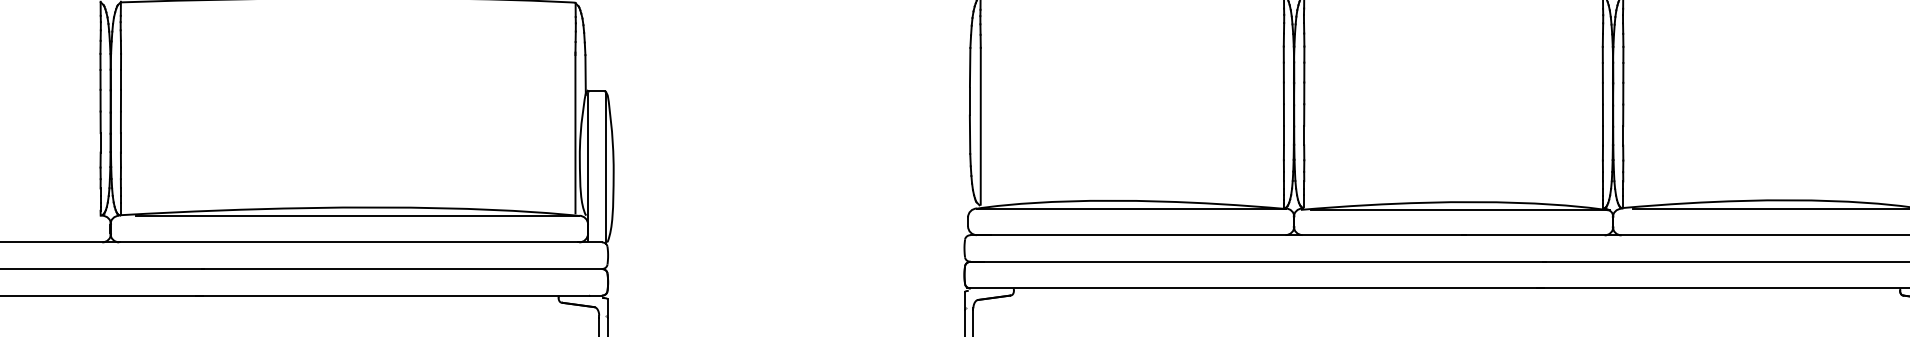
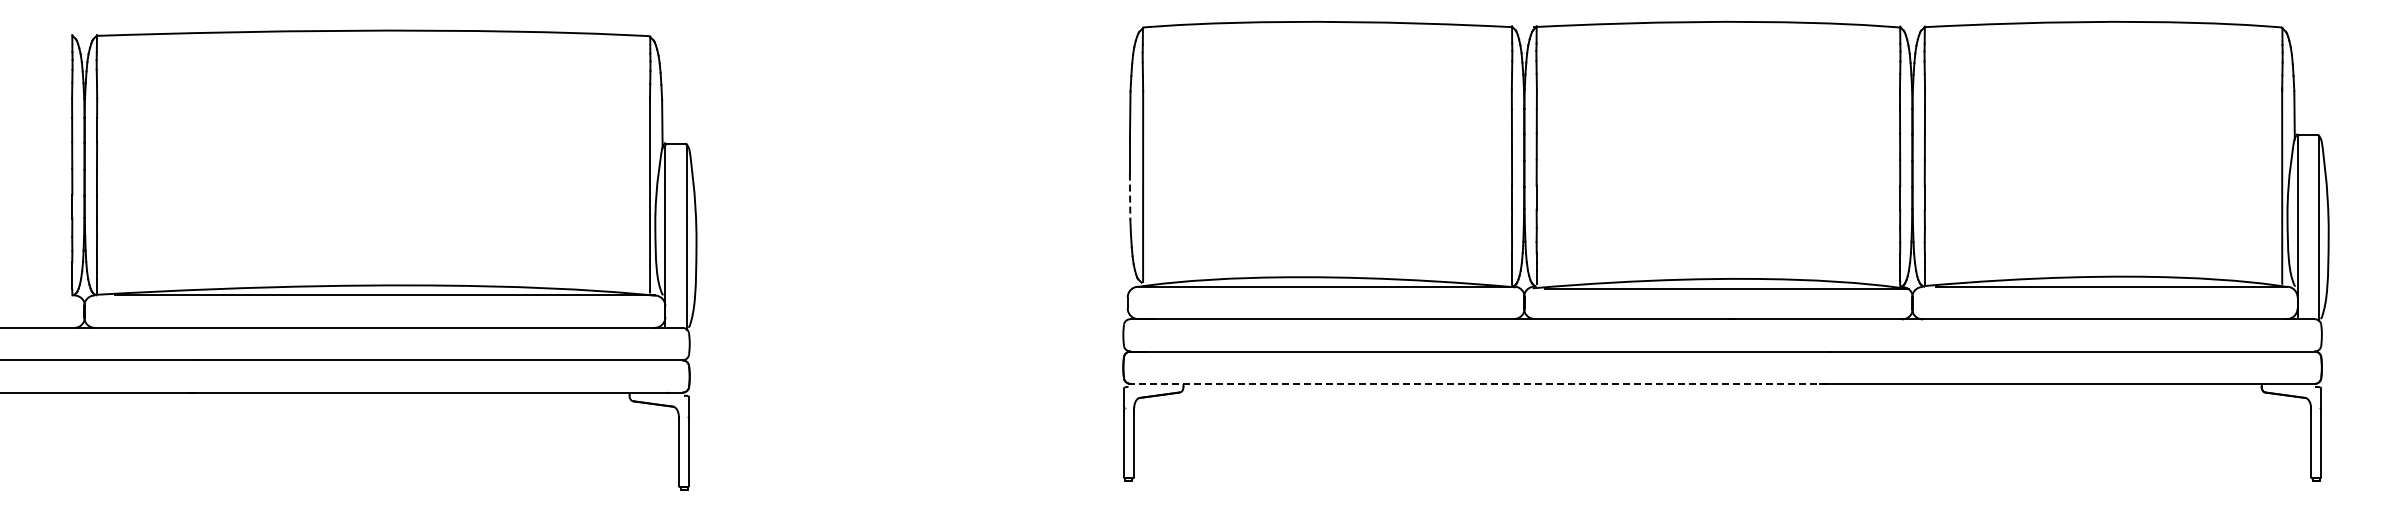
line: (970, 135) -> (1130, 197), solid -> dashed
line: (1255, 288) -> (1477, 383), solid -> dashed

